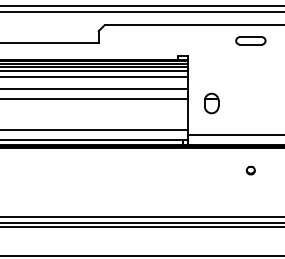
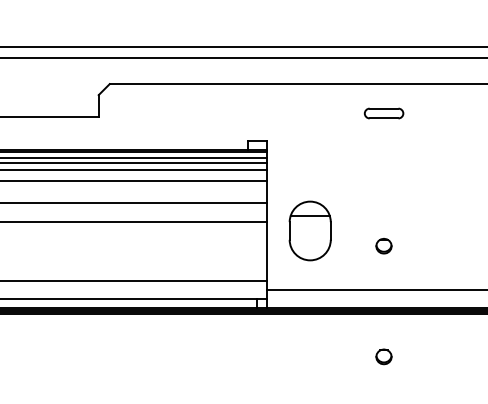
part: (250, 40) -> (383, 112), size x0.7
part: (211, 103) -> (310, 230), size x1.6
part: (250, 111) -> (383, 245), added

